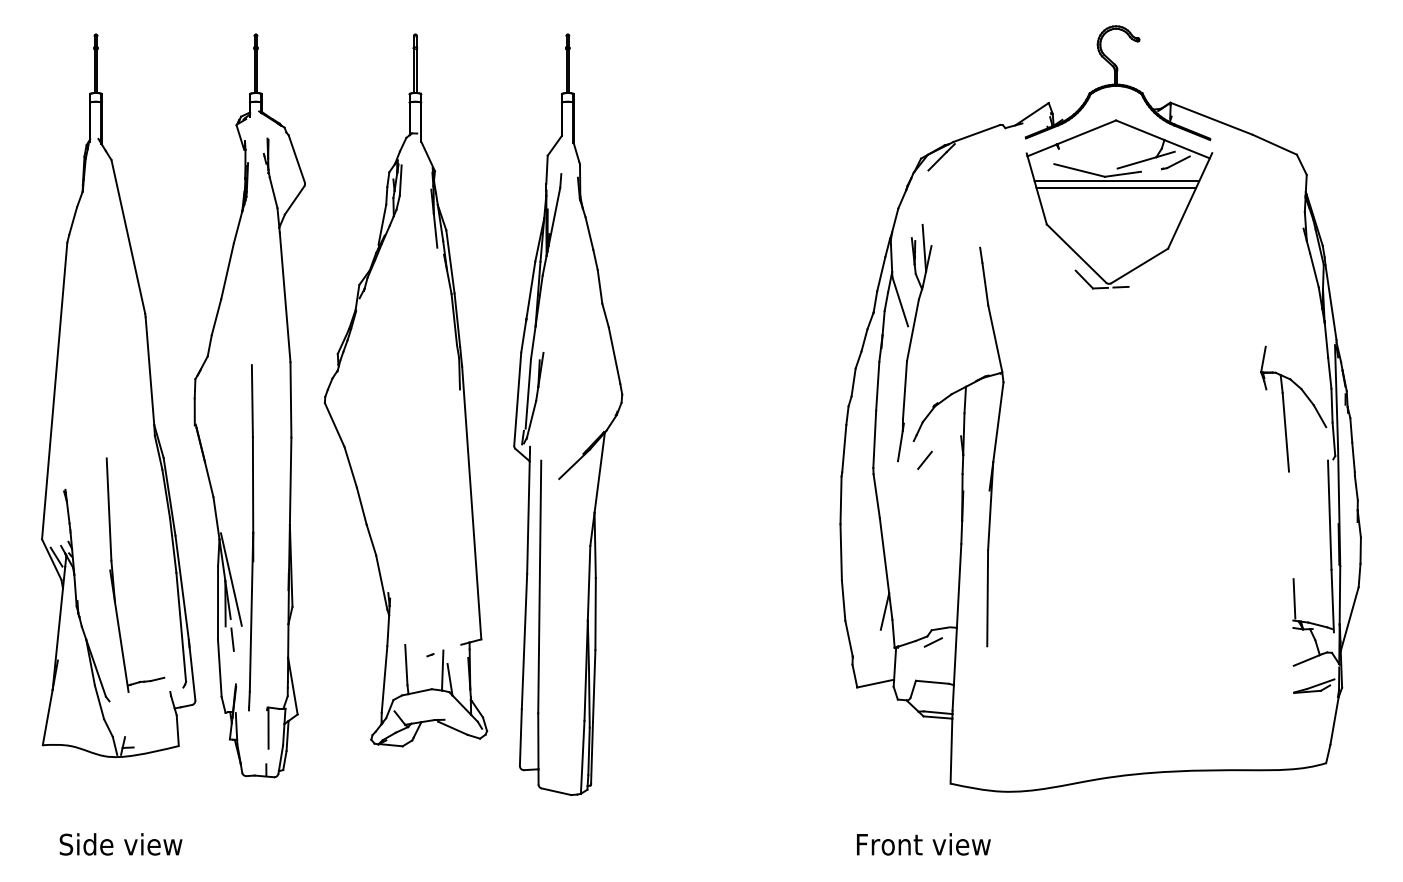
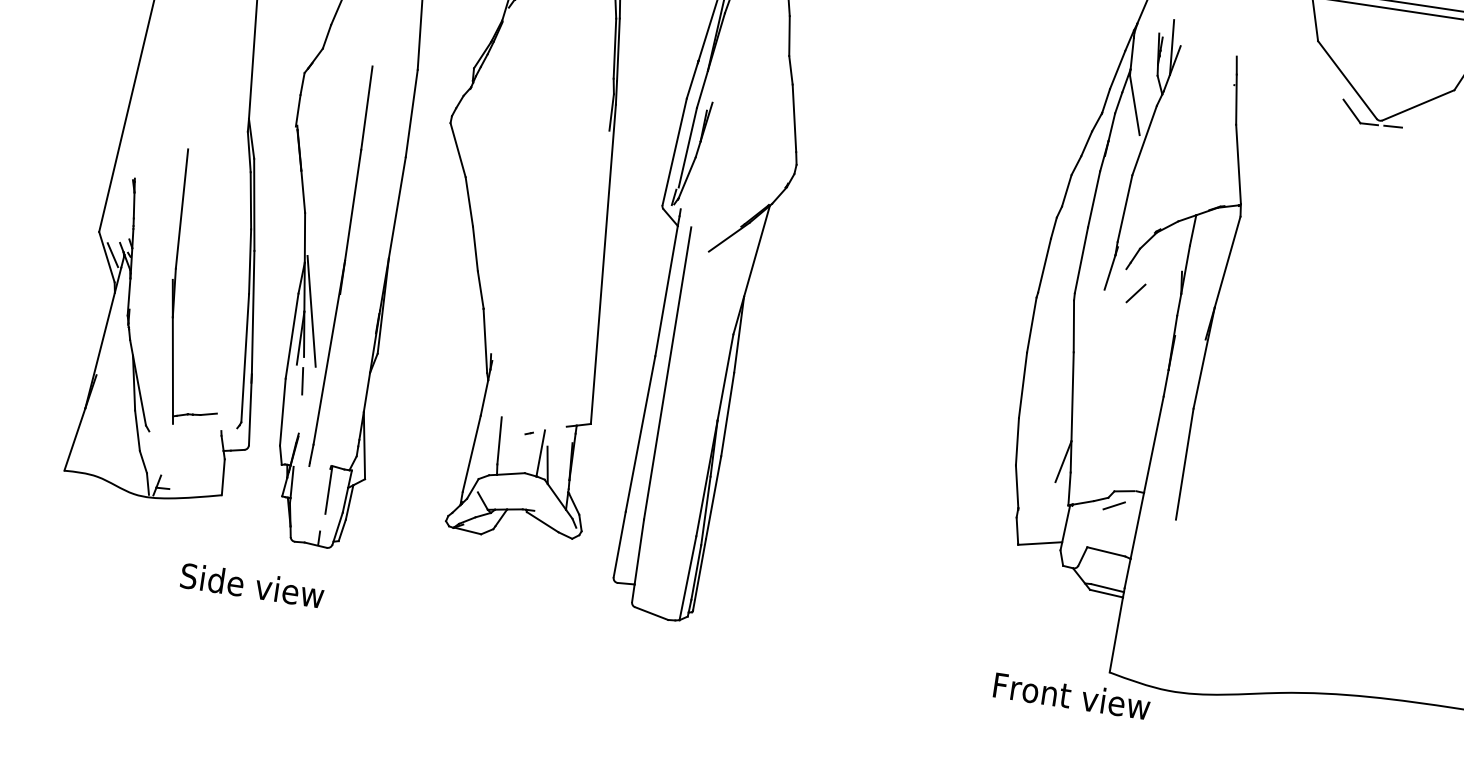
text: (120, 844) -> (251, 585), moved
text: (923, 844) -> (1071, 696), moved

